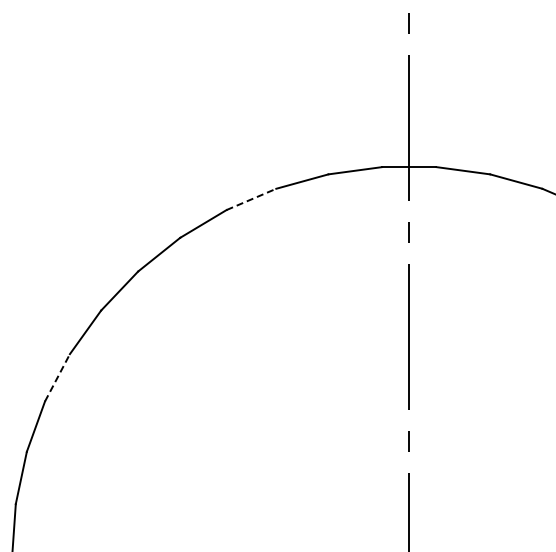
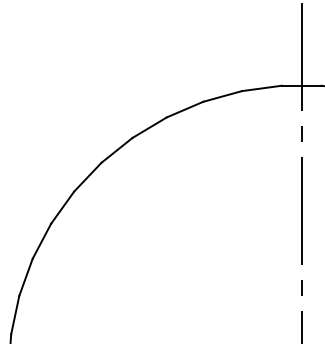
line: (251, 199) -> (185, 109), dashed -> solid
line: (57, 377) -> (41, 241), dashed -> solid

